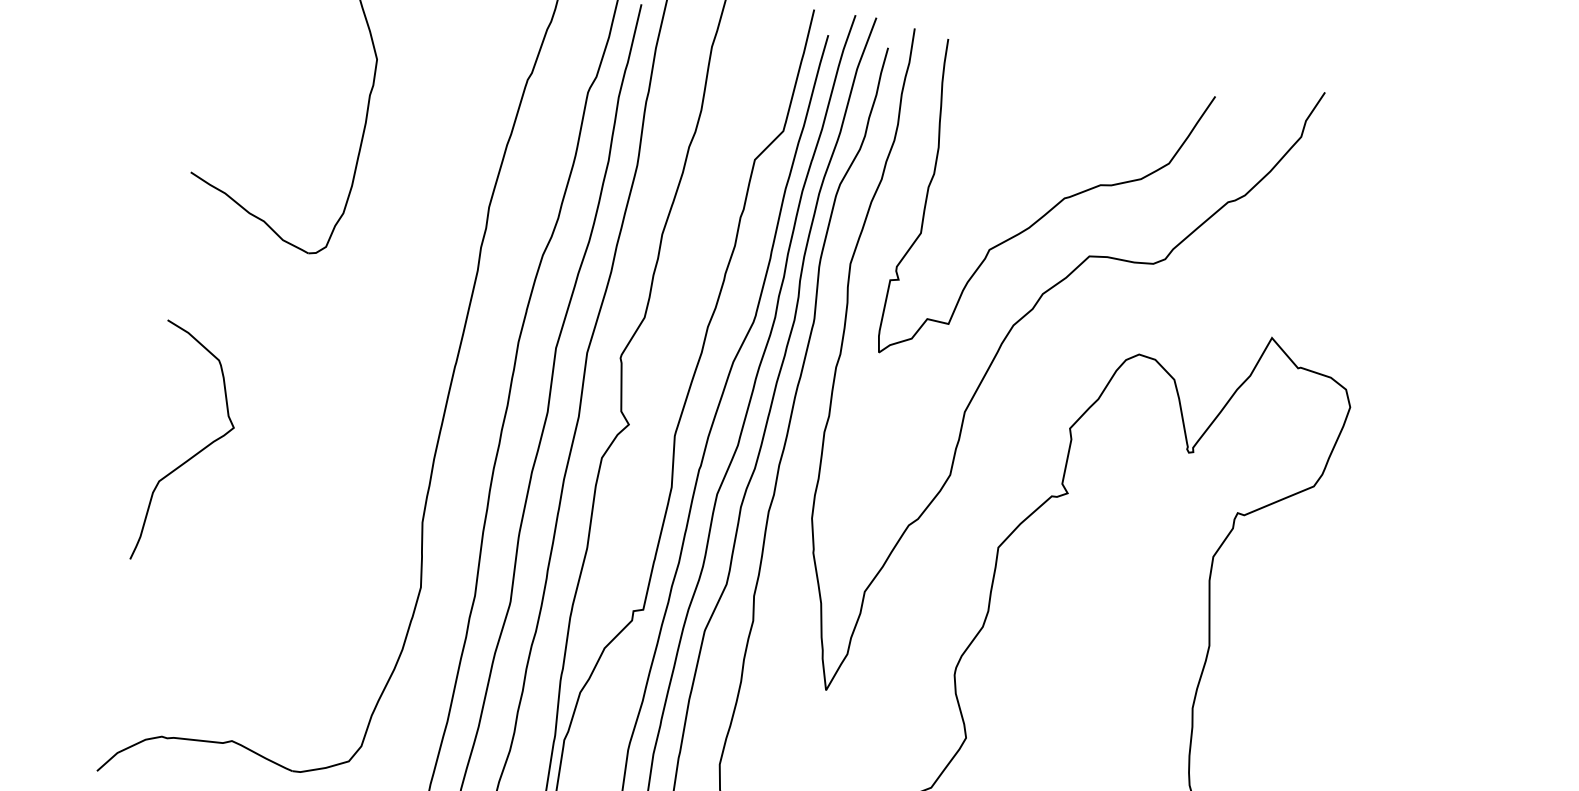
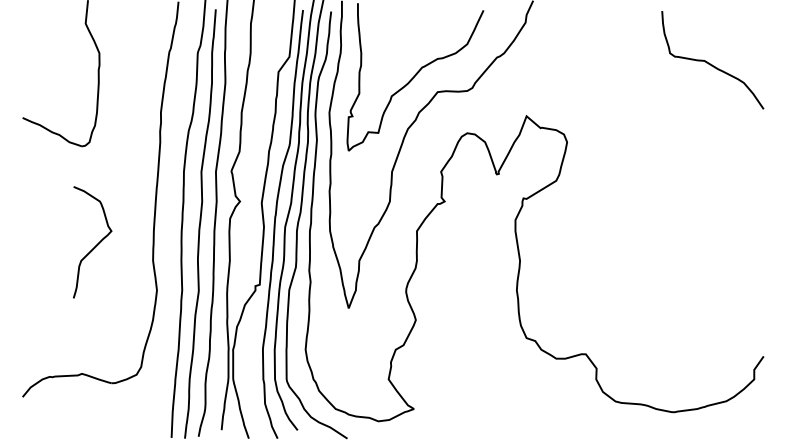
curve: (194, 453) -> (95, 245), moved

